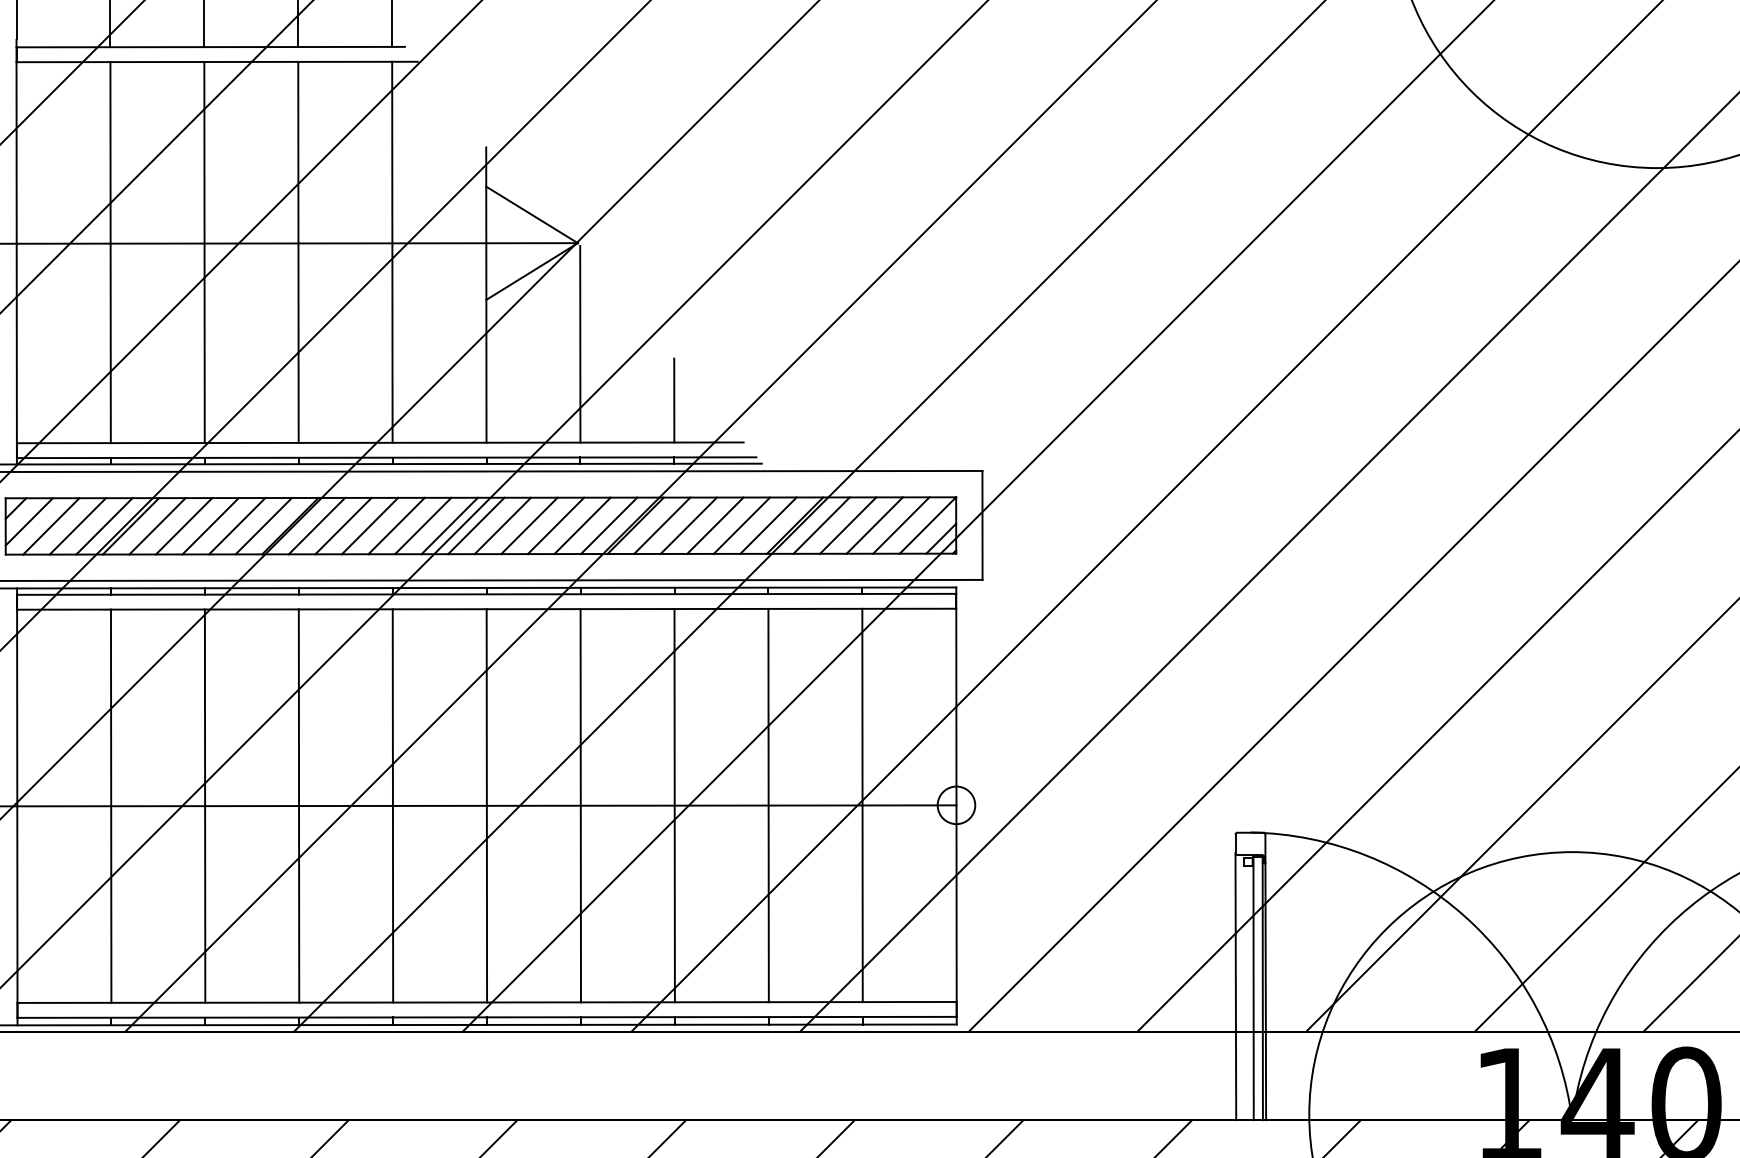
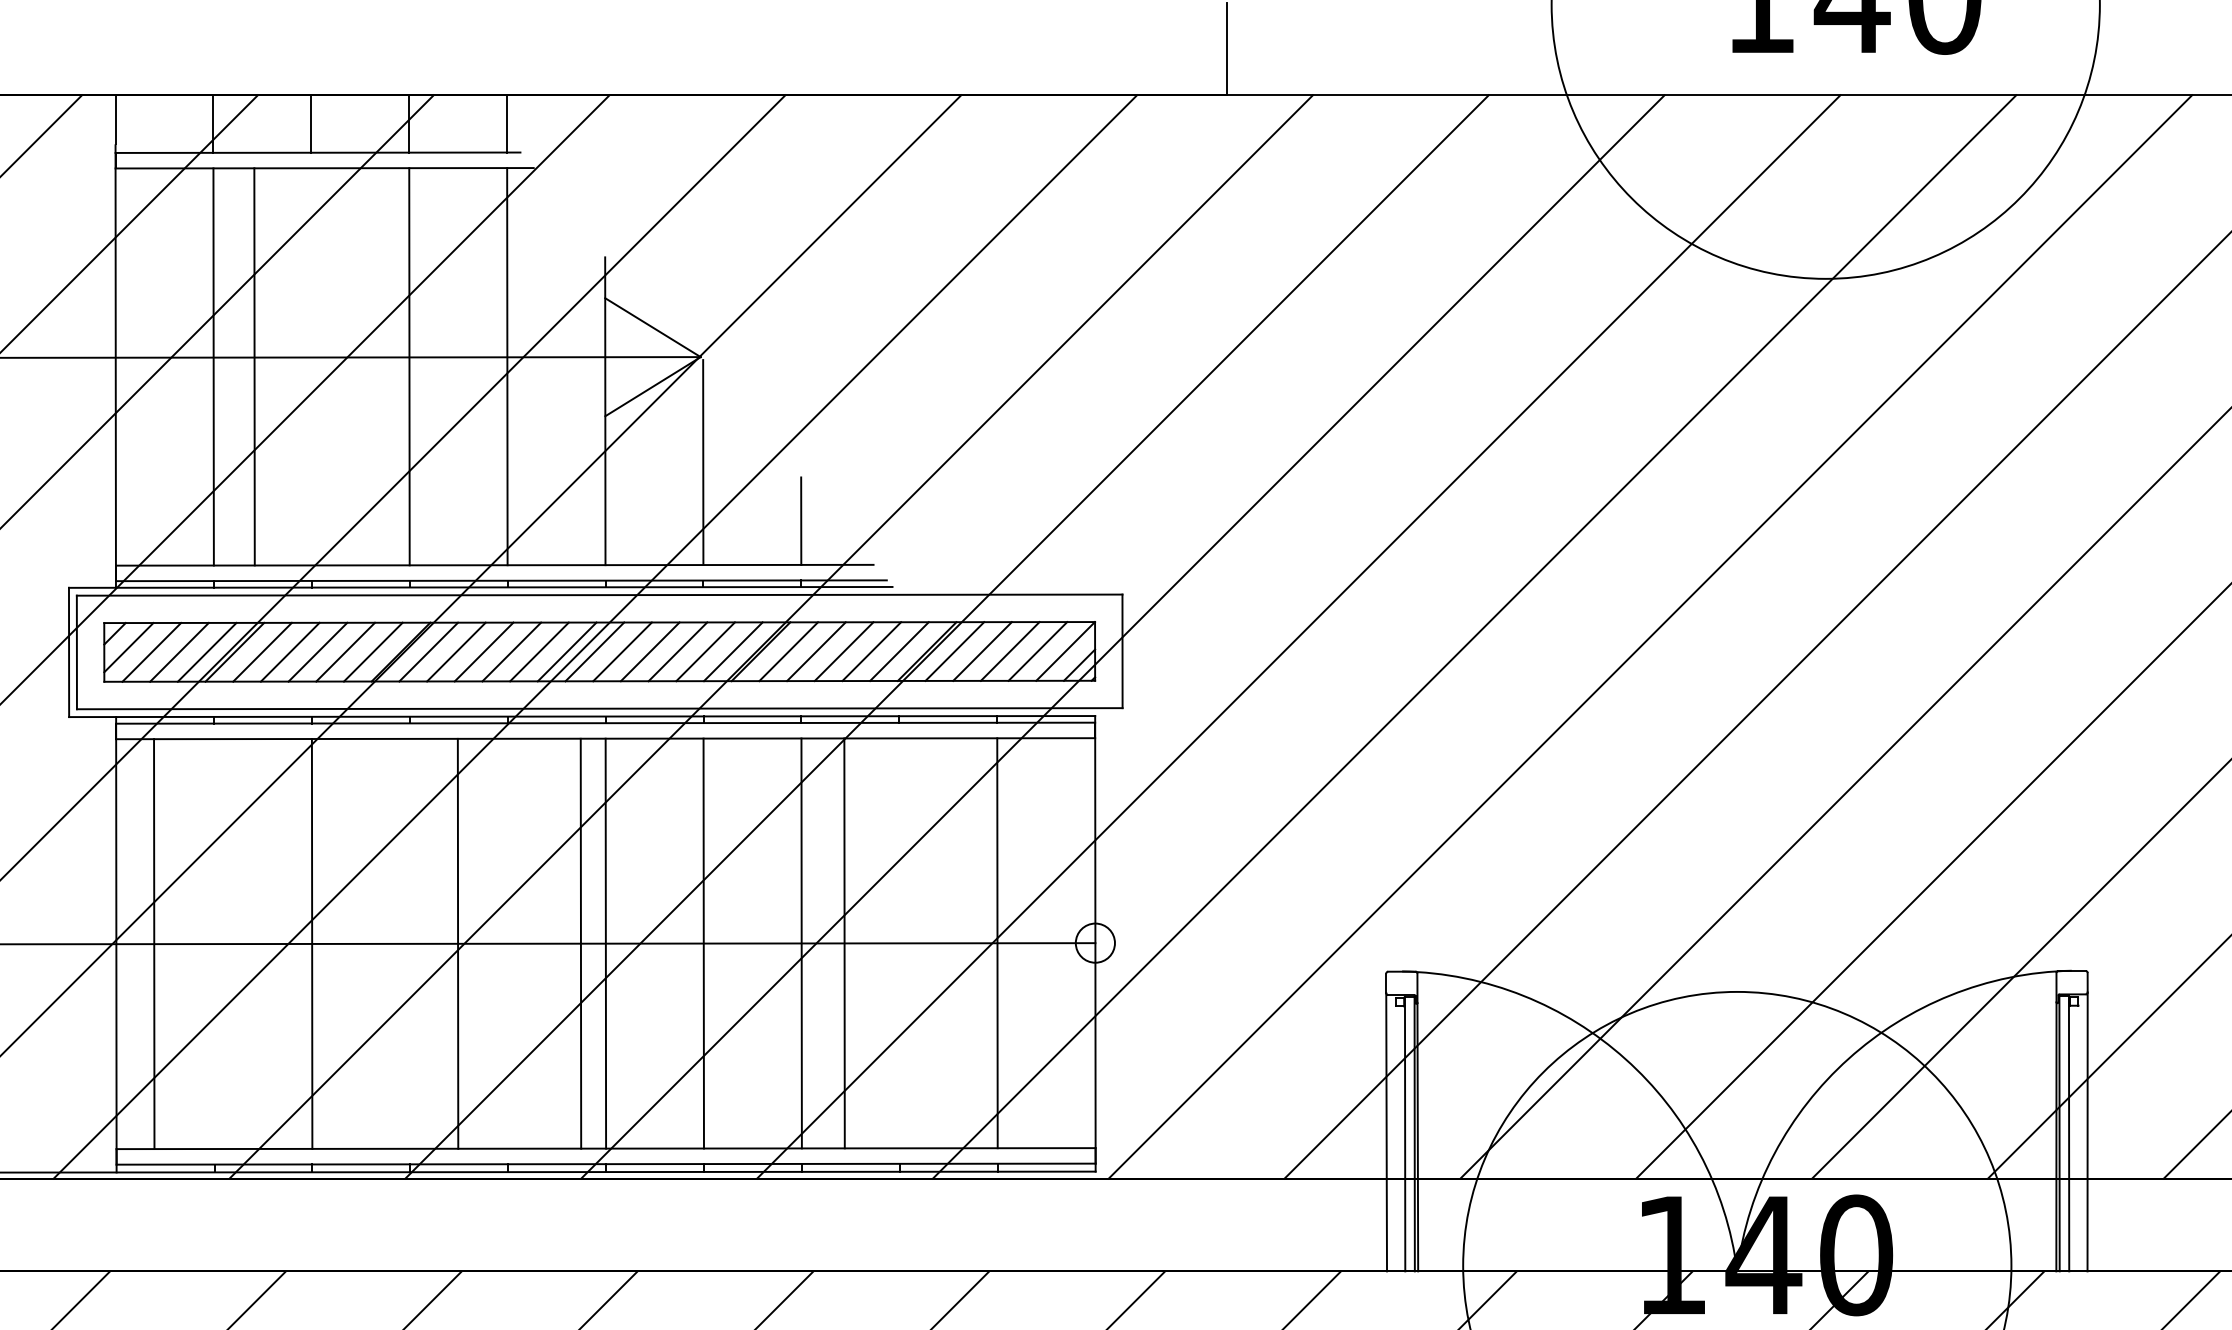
line: (204, 252) -> (254, 366), moved
line: (298, 805) -> (457, 943), moved
line: (392, 805) -> (580, 943), moved
line: (768, 805) -> (844, 943), moved
line: (111, 806) -> (154, 944), moved

